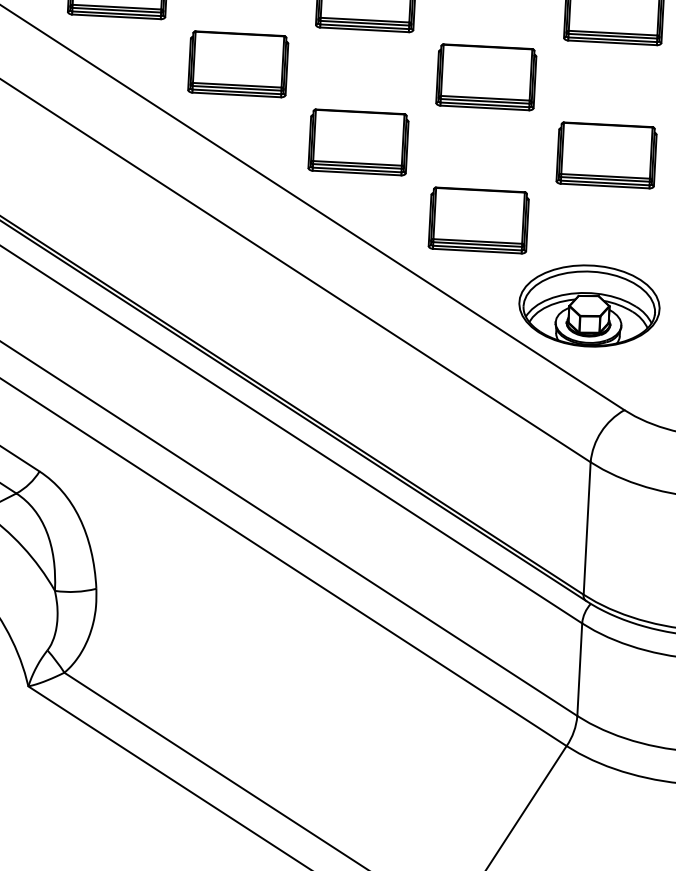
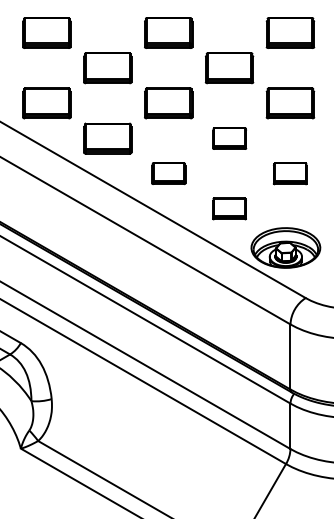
part: (486, 77) -> (229, 138), size x0.7
part: (358, 141) -> (168, 173), size x0.7
part: (604, 154) -> (289, 173), size x0.7
part: (478, 219) -> (229, 208), size x0.7

